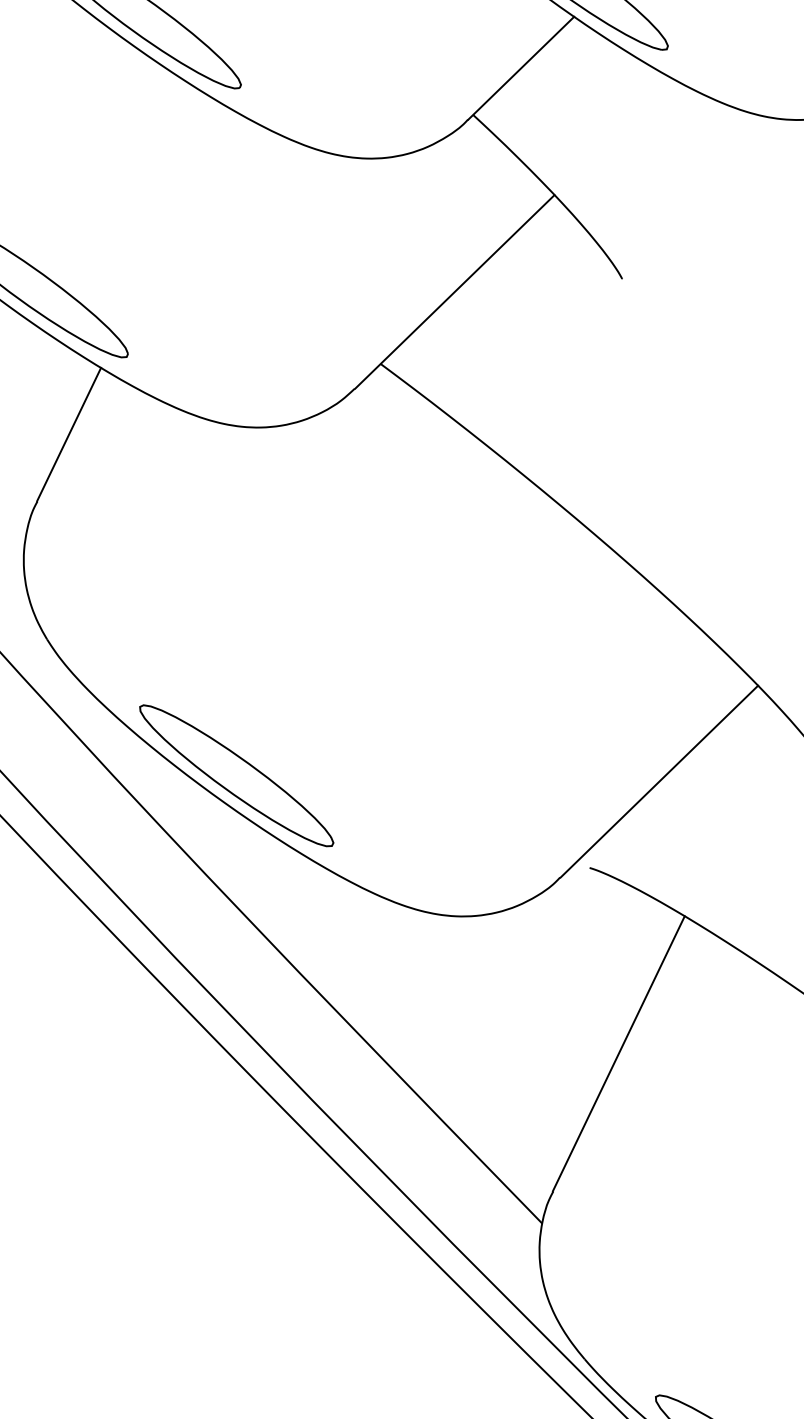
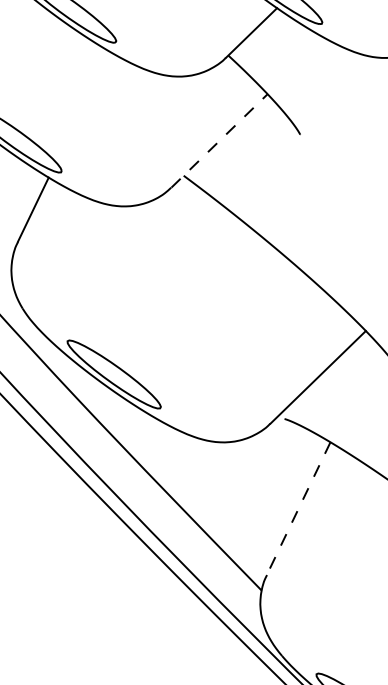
line: (454, 290) -> (219, 140), solid -> dashed
line: (618, 1053) -> (298, 508), solid -> dashed

